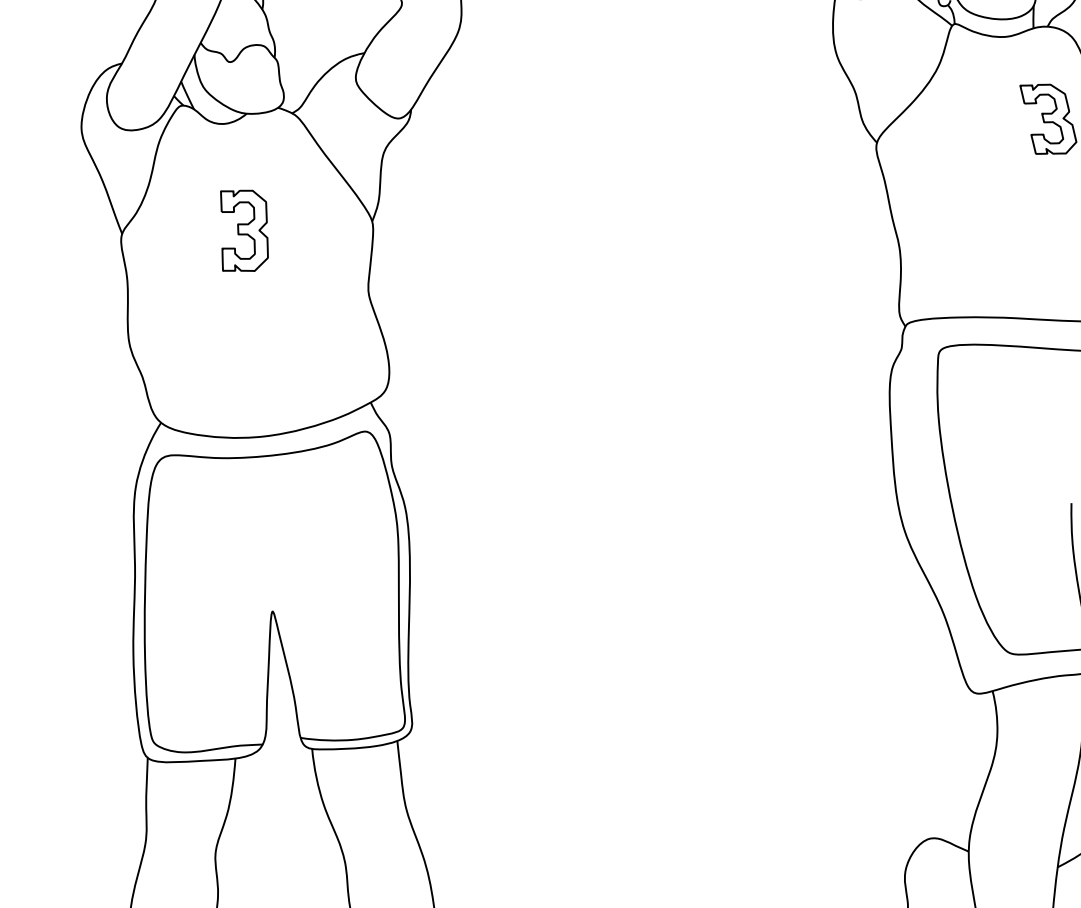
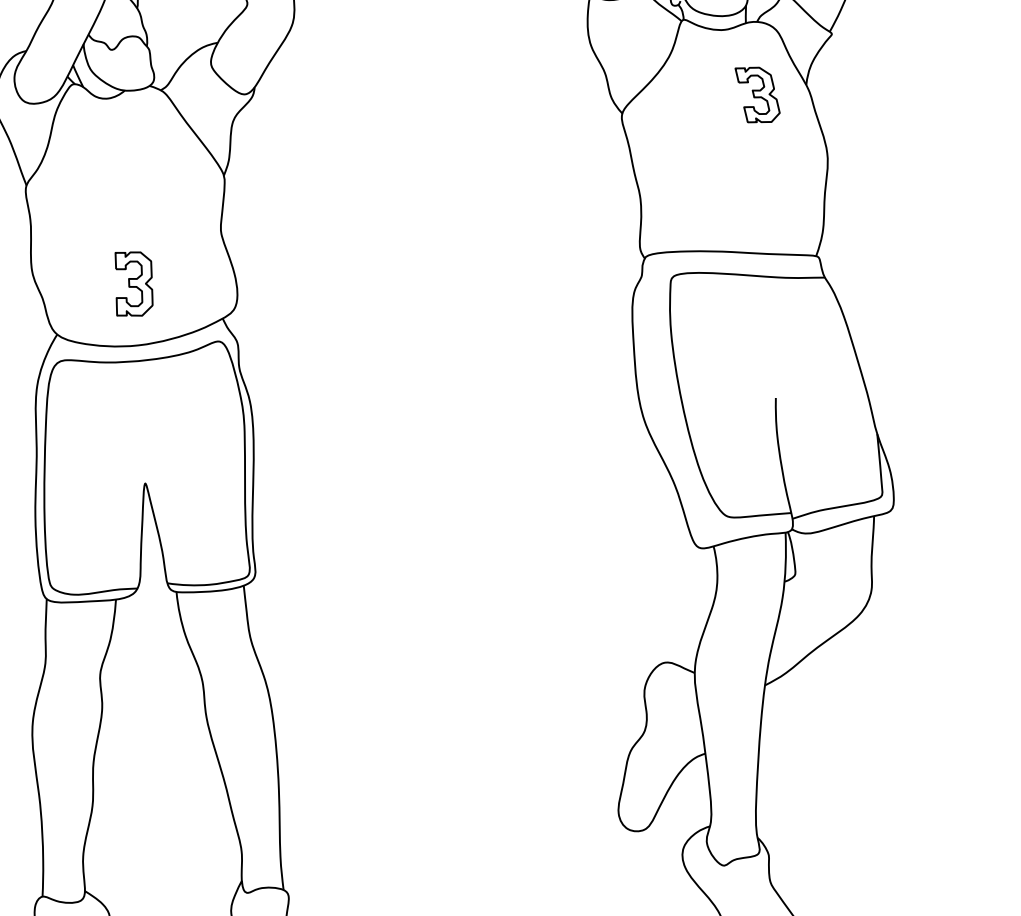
part: (243, 230) -> (133, 283), moved

